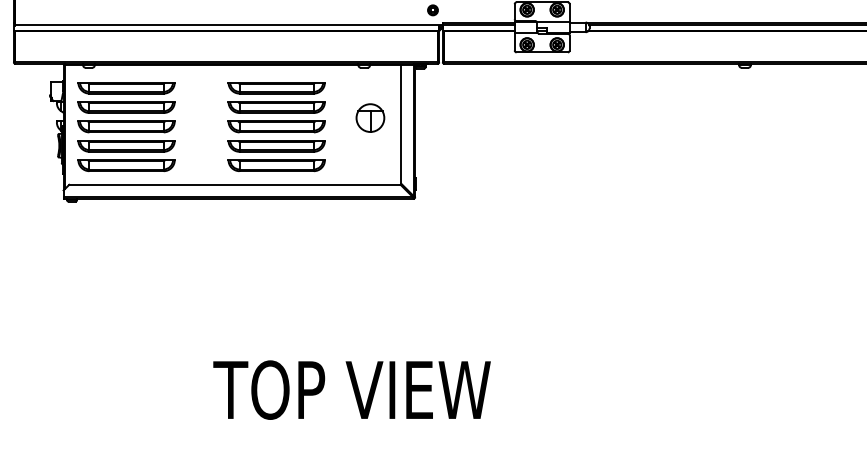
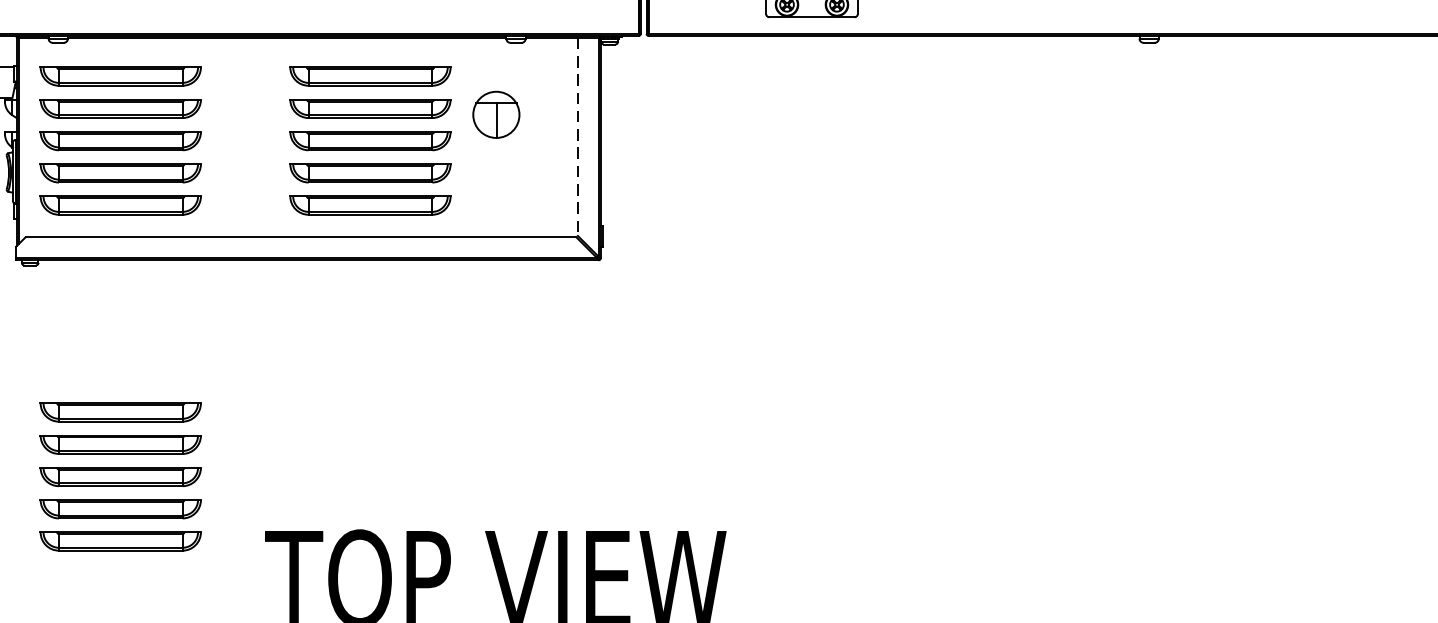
part: (370, 117) -> (496, 113), moved
line: (401, 124) -> (577, 137), solid -> dashed
part: (126, 328) -> (120, 476), added

